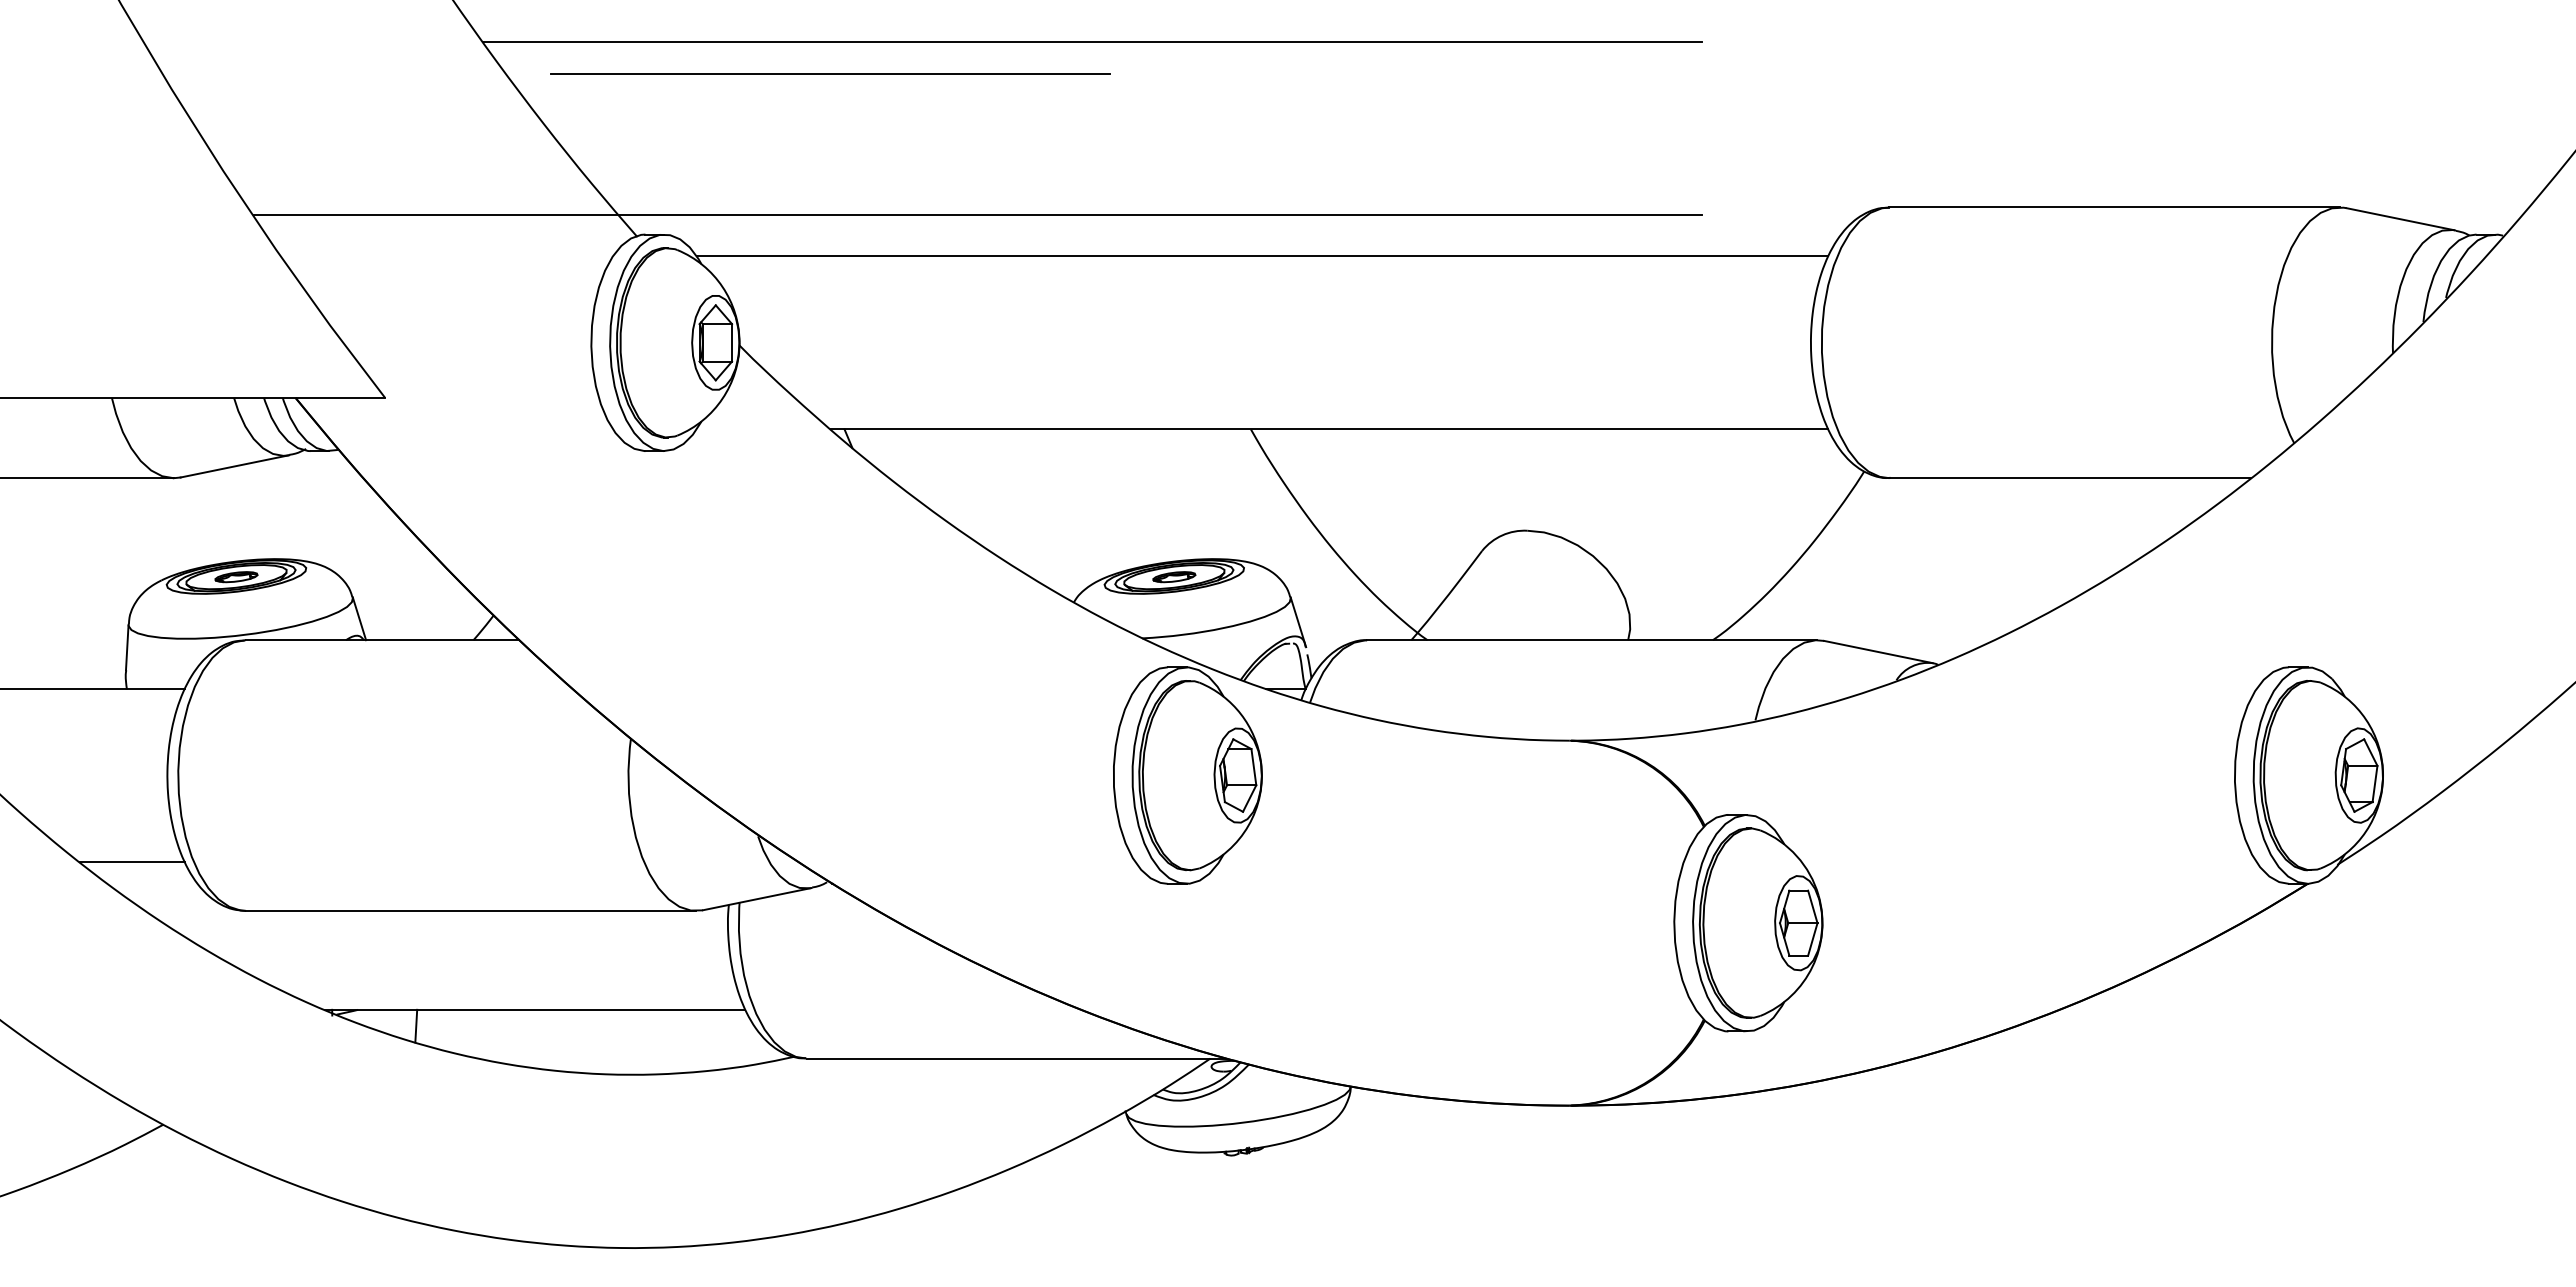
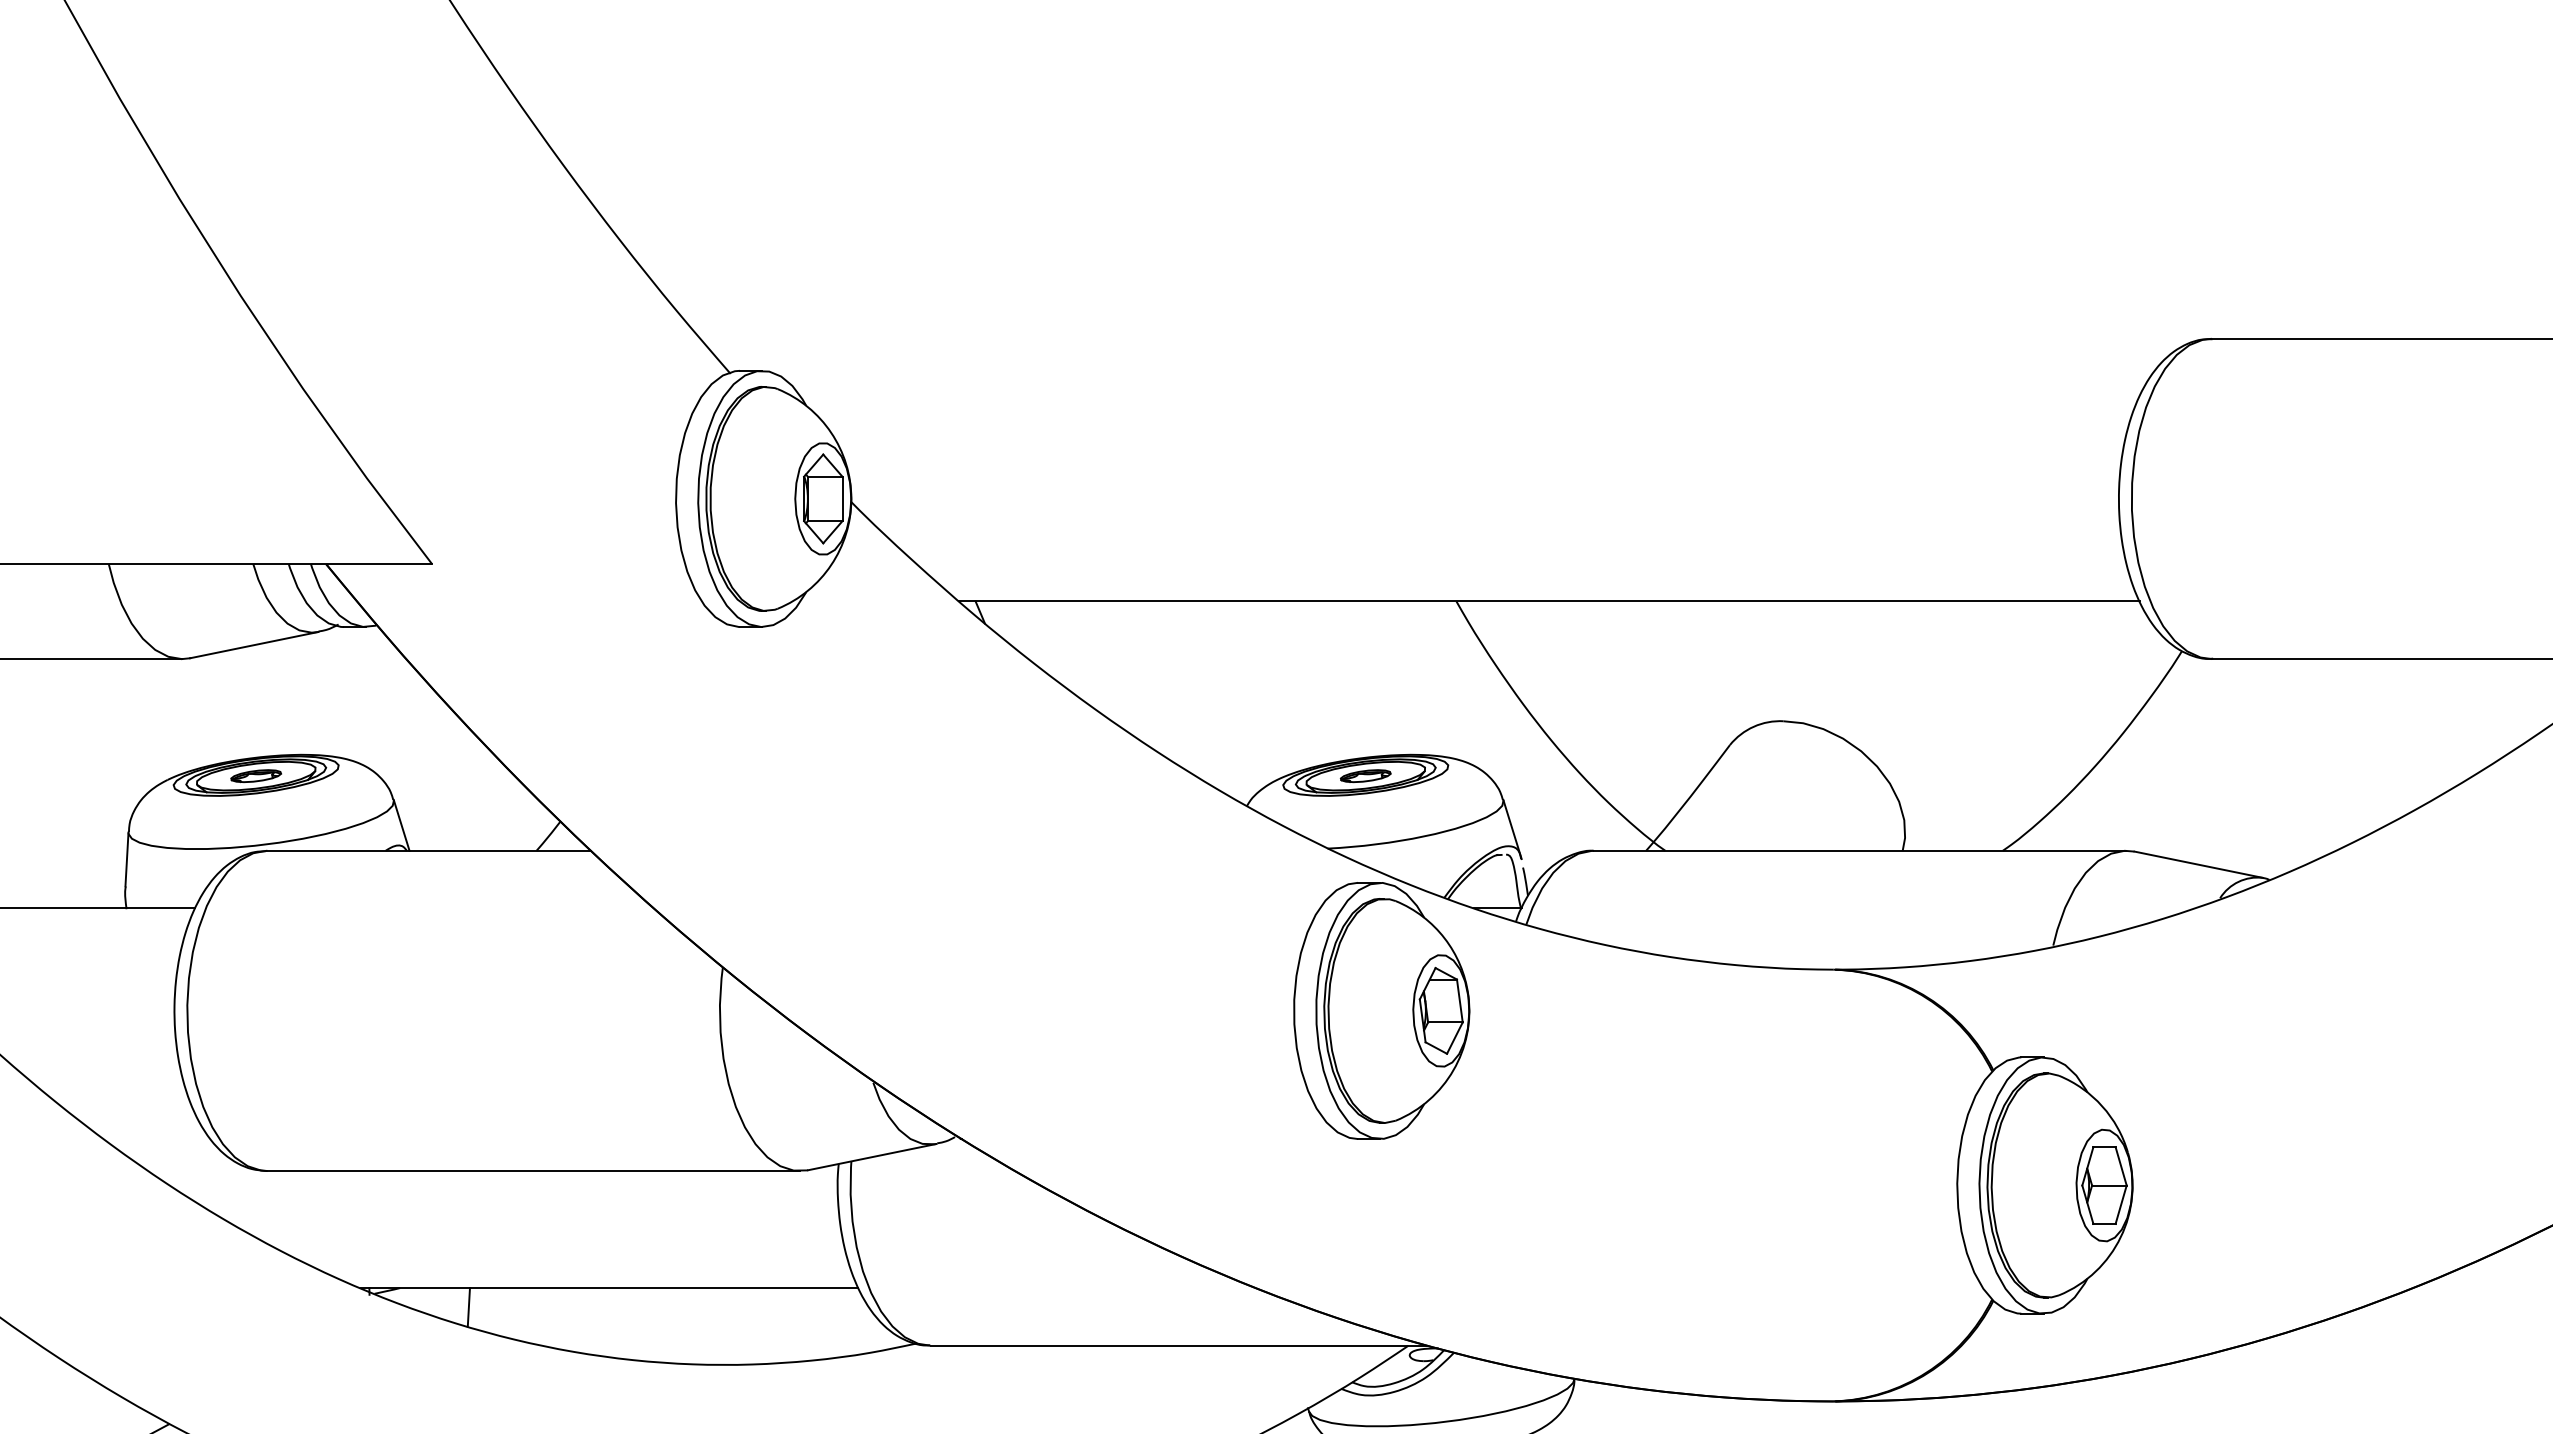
line: (1091, 41) -> (1267, 142), removed
line: (830, 73) -> (958, 180), removed
line: (977, 214) -> (1132, 347), removed
line: (1262, 256) -> (1470, 396), removed
line: (132, 862) -> (133, 1113), removed

